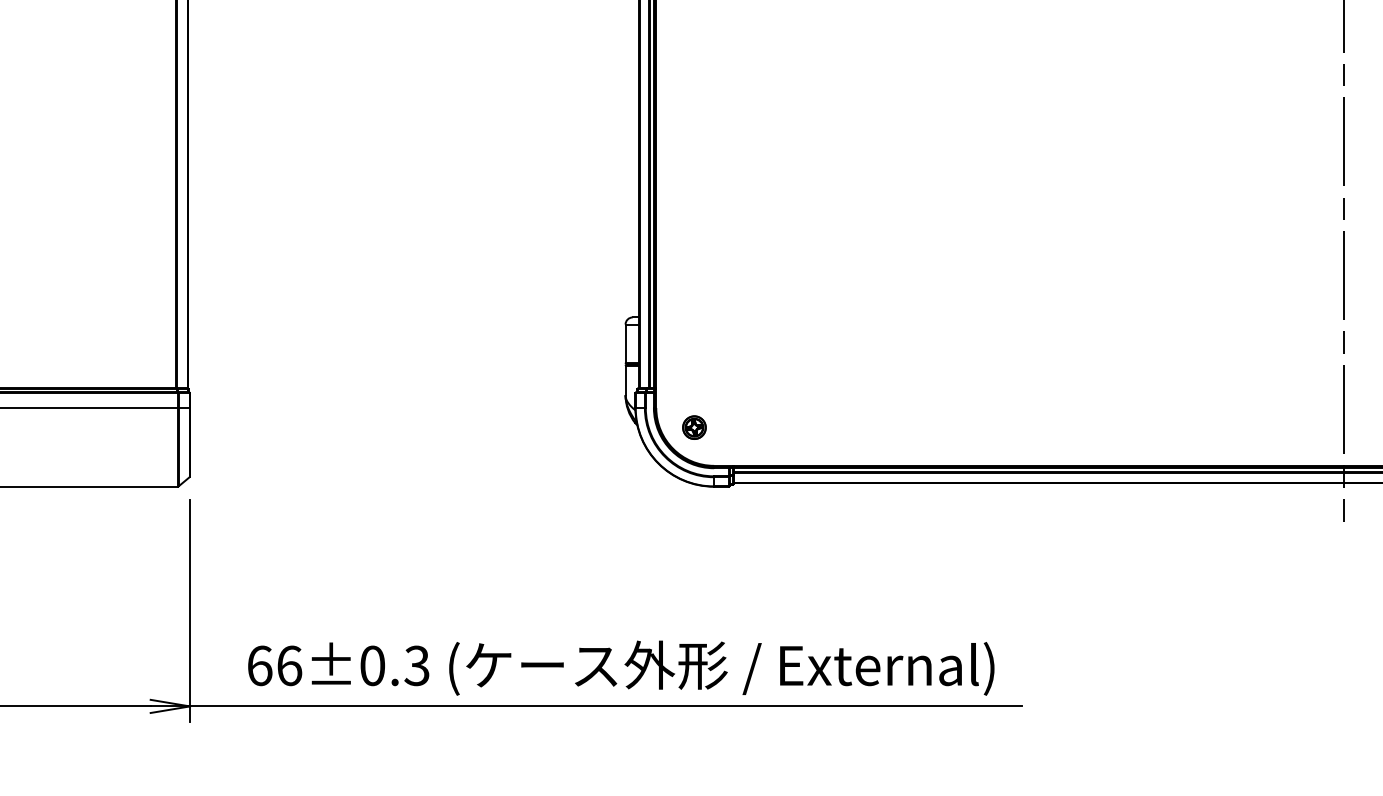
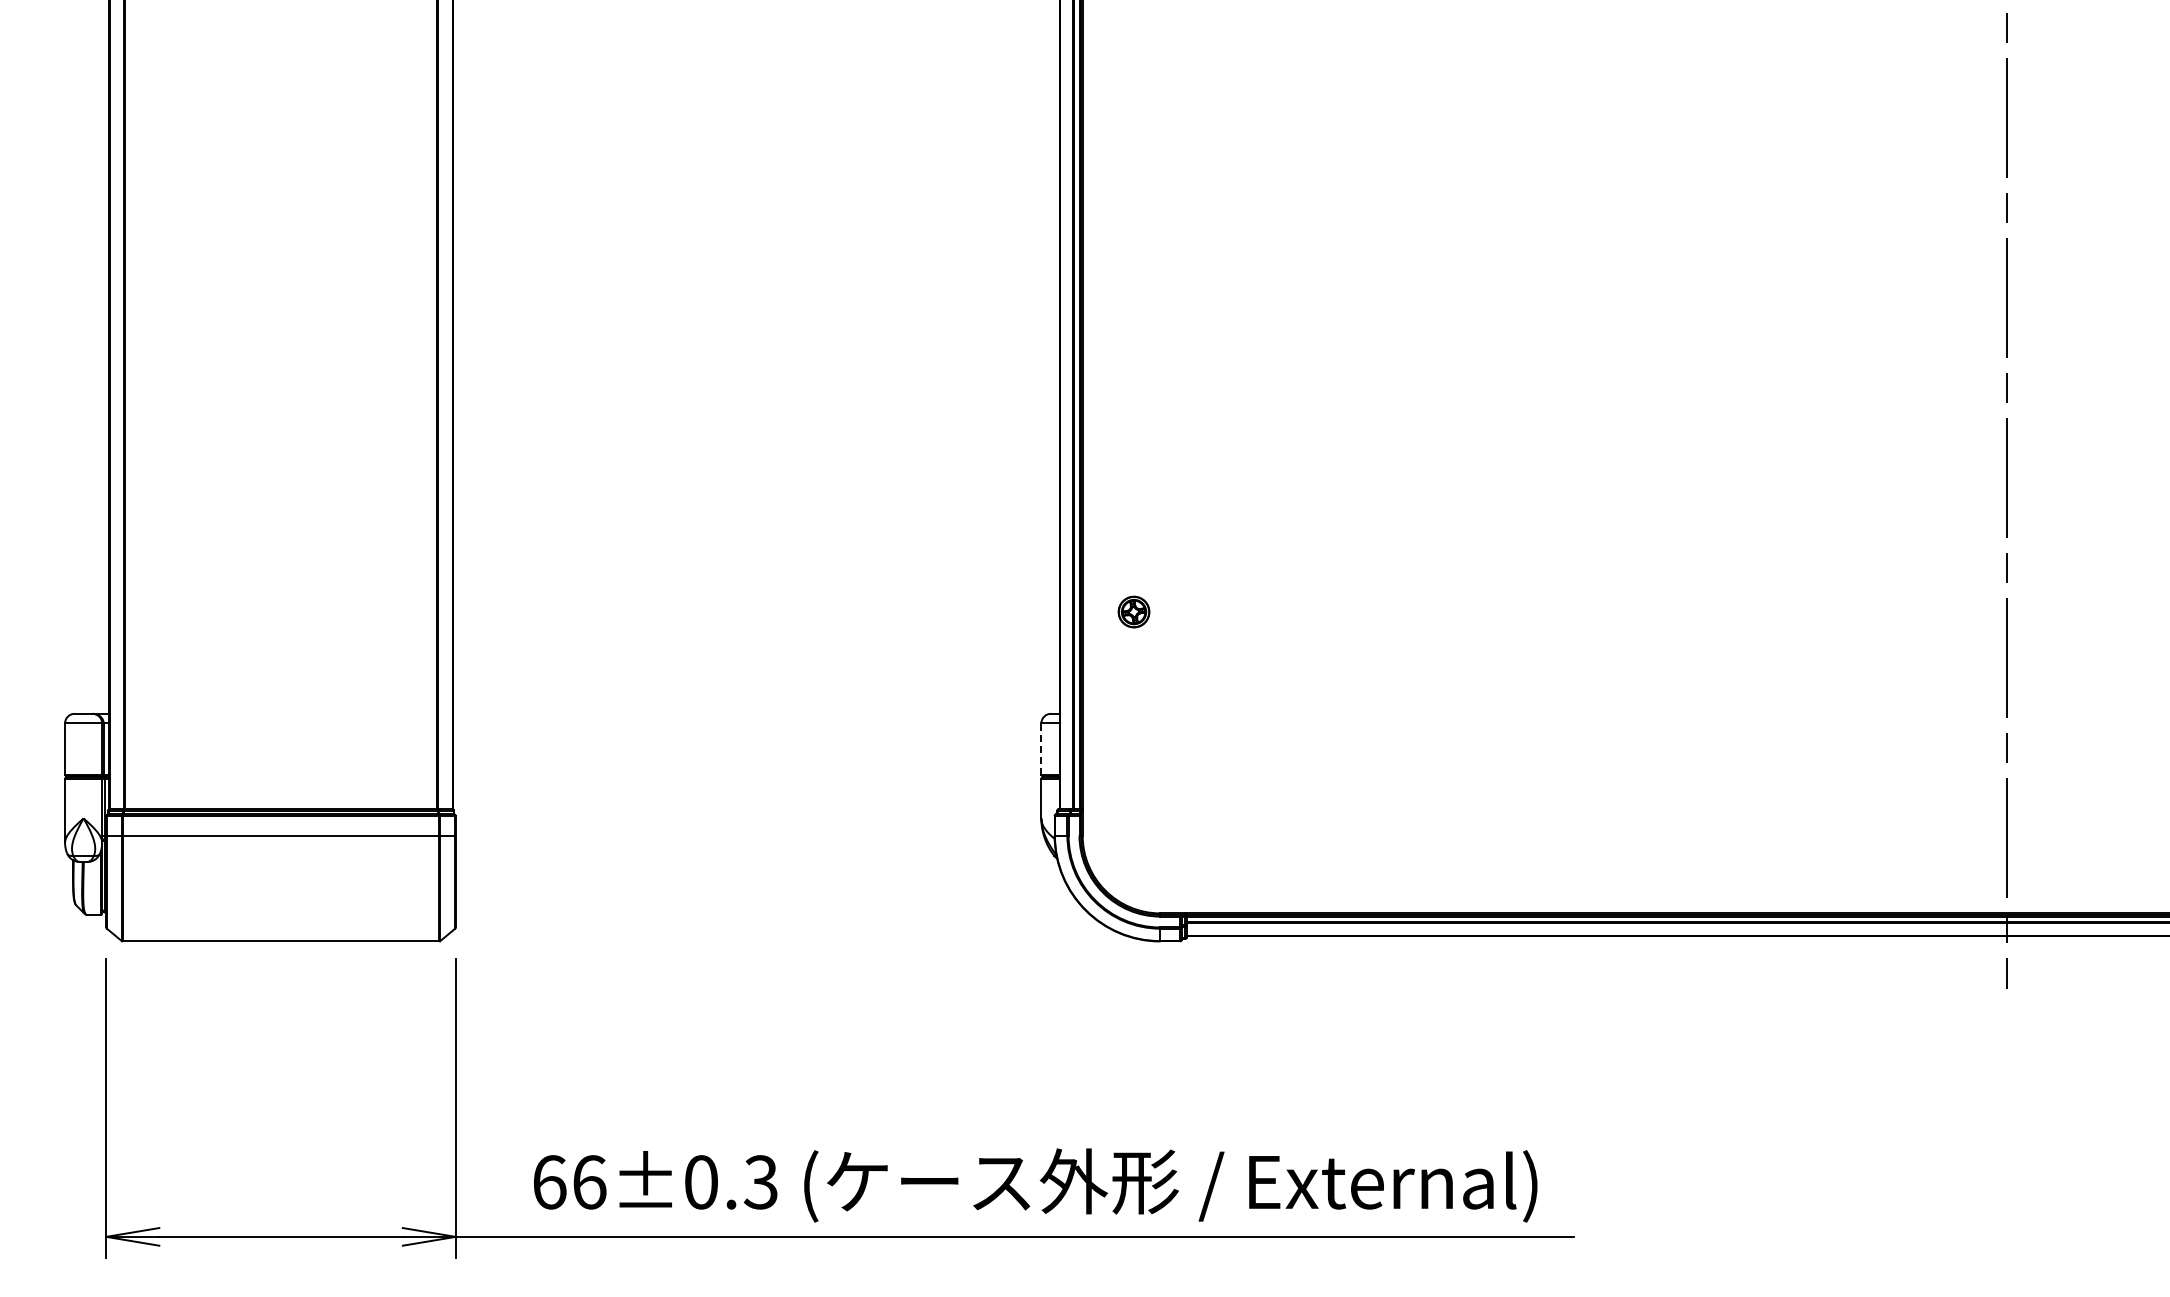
line: (625, 343) -> (1041, 749), solid -> dashed
part: (694, 427) -> (1133, 611), moved

